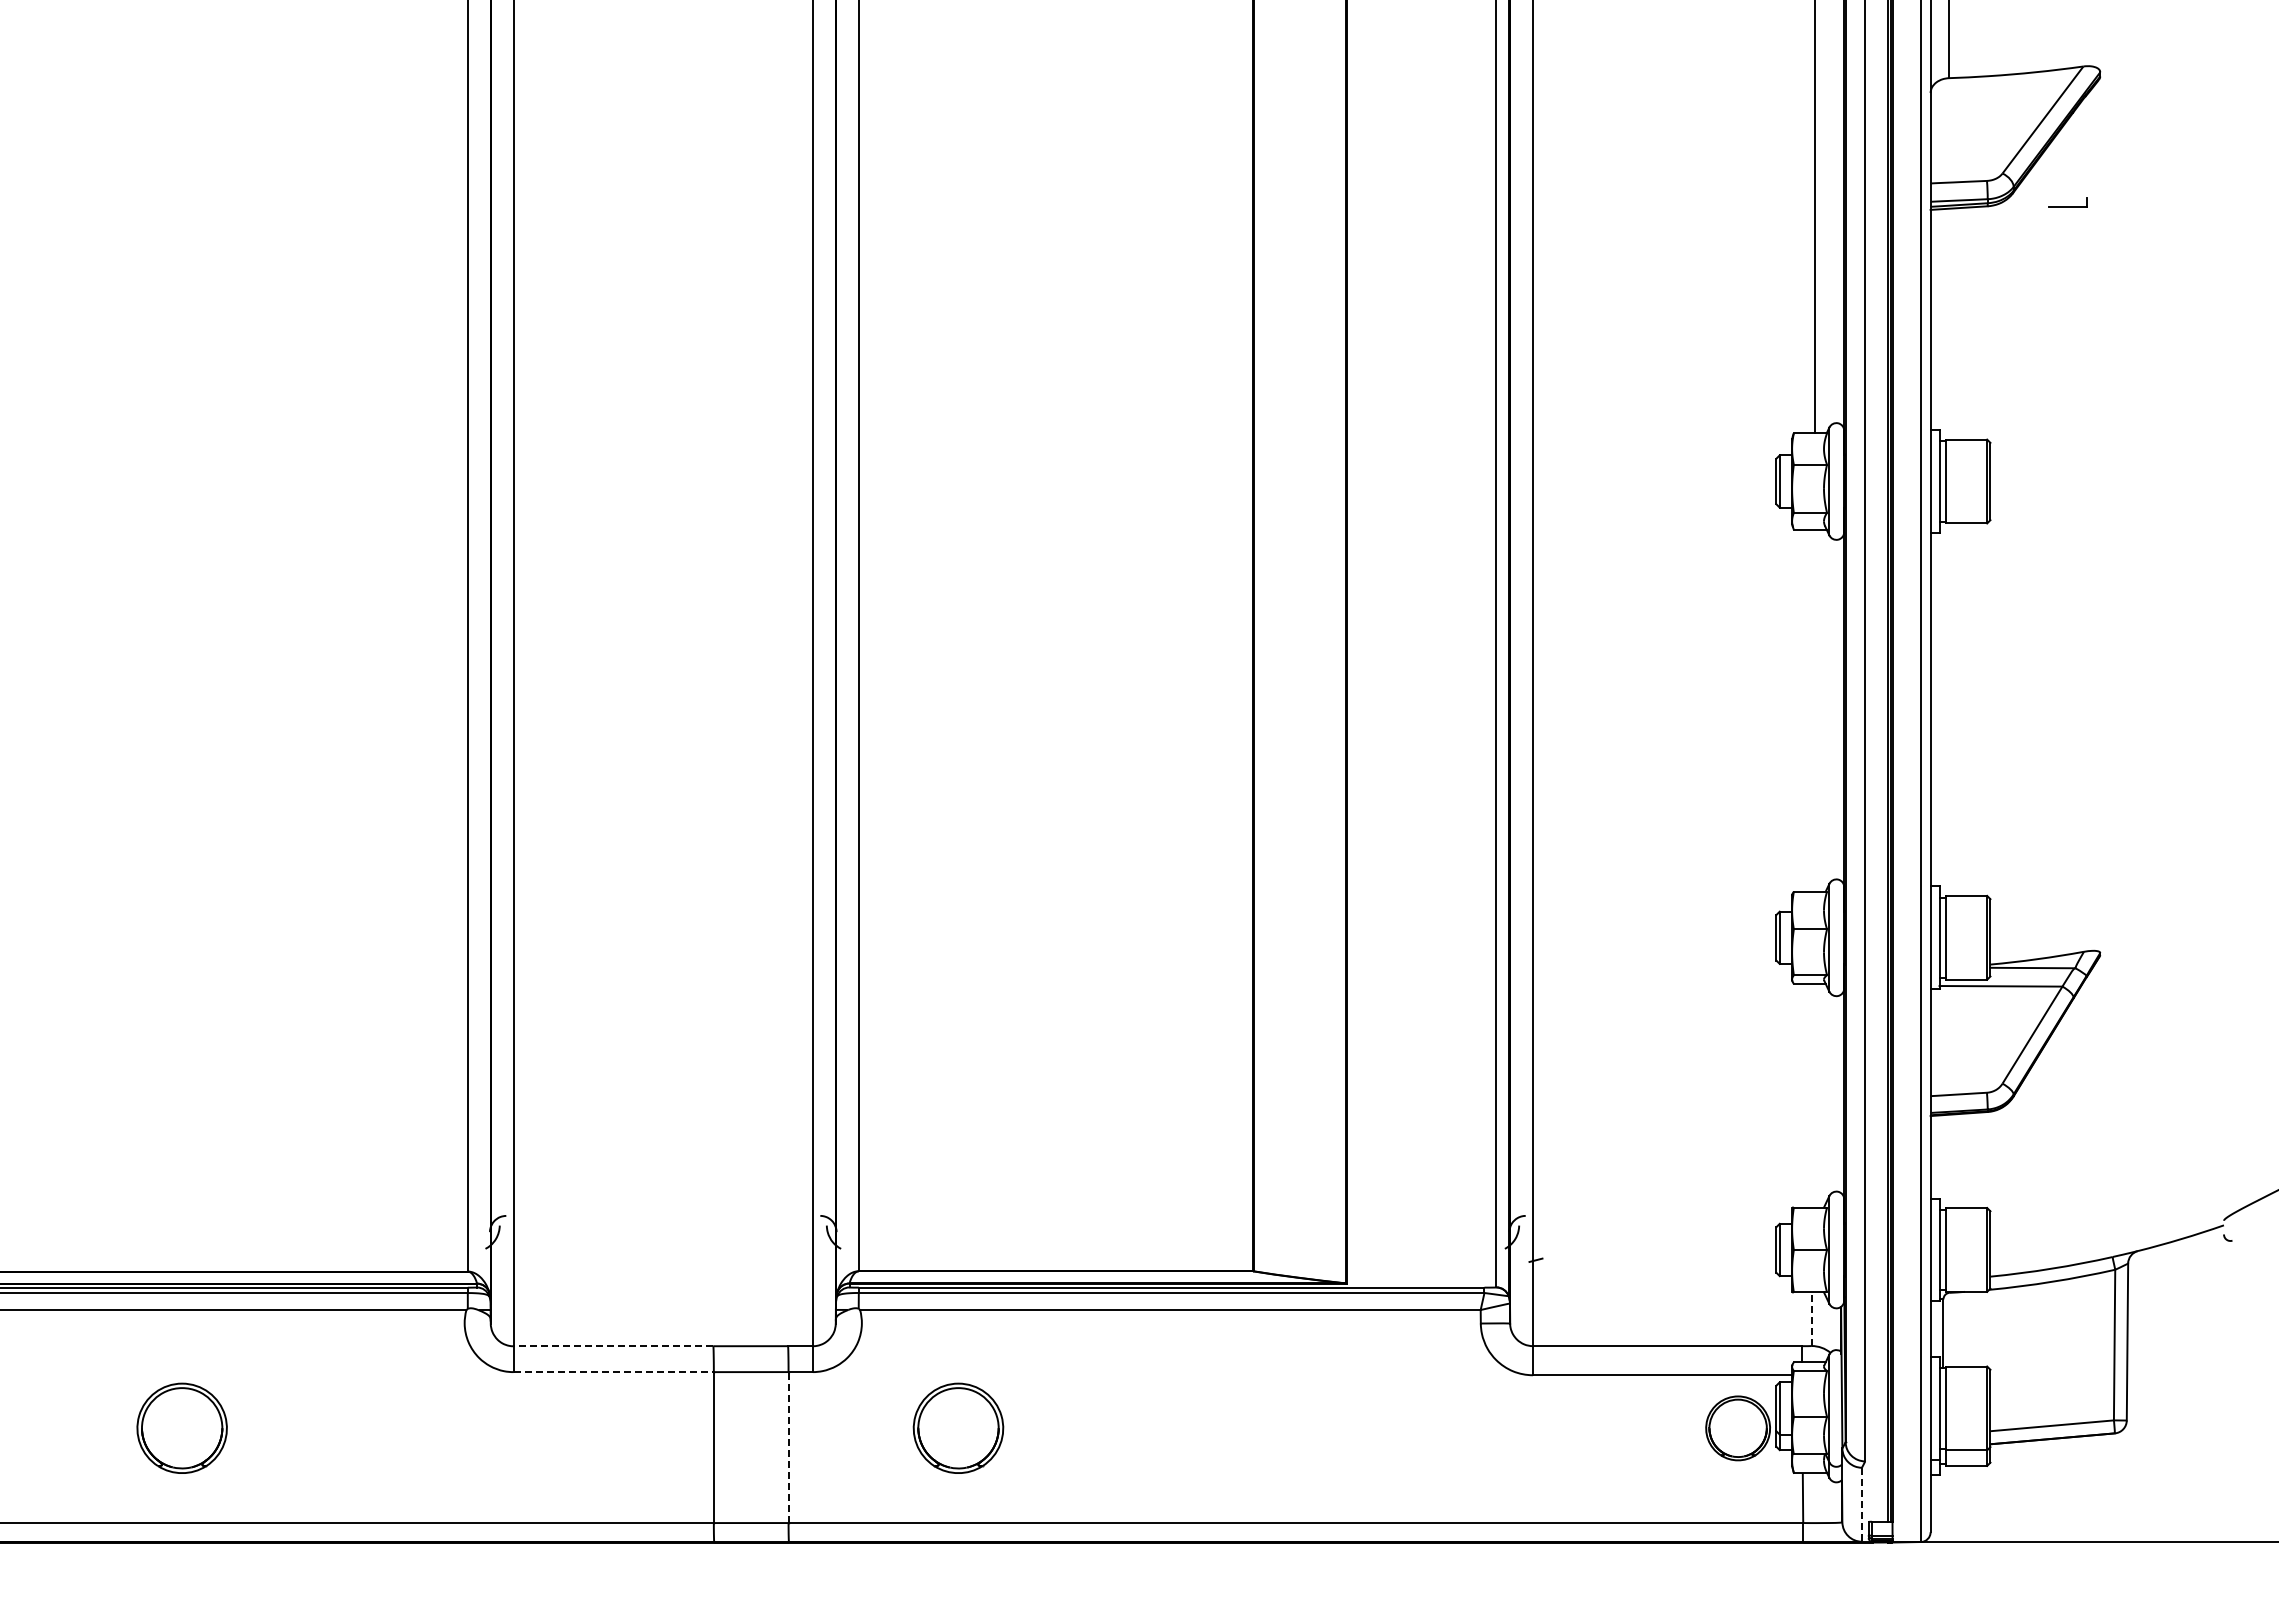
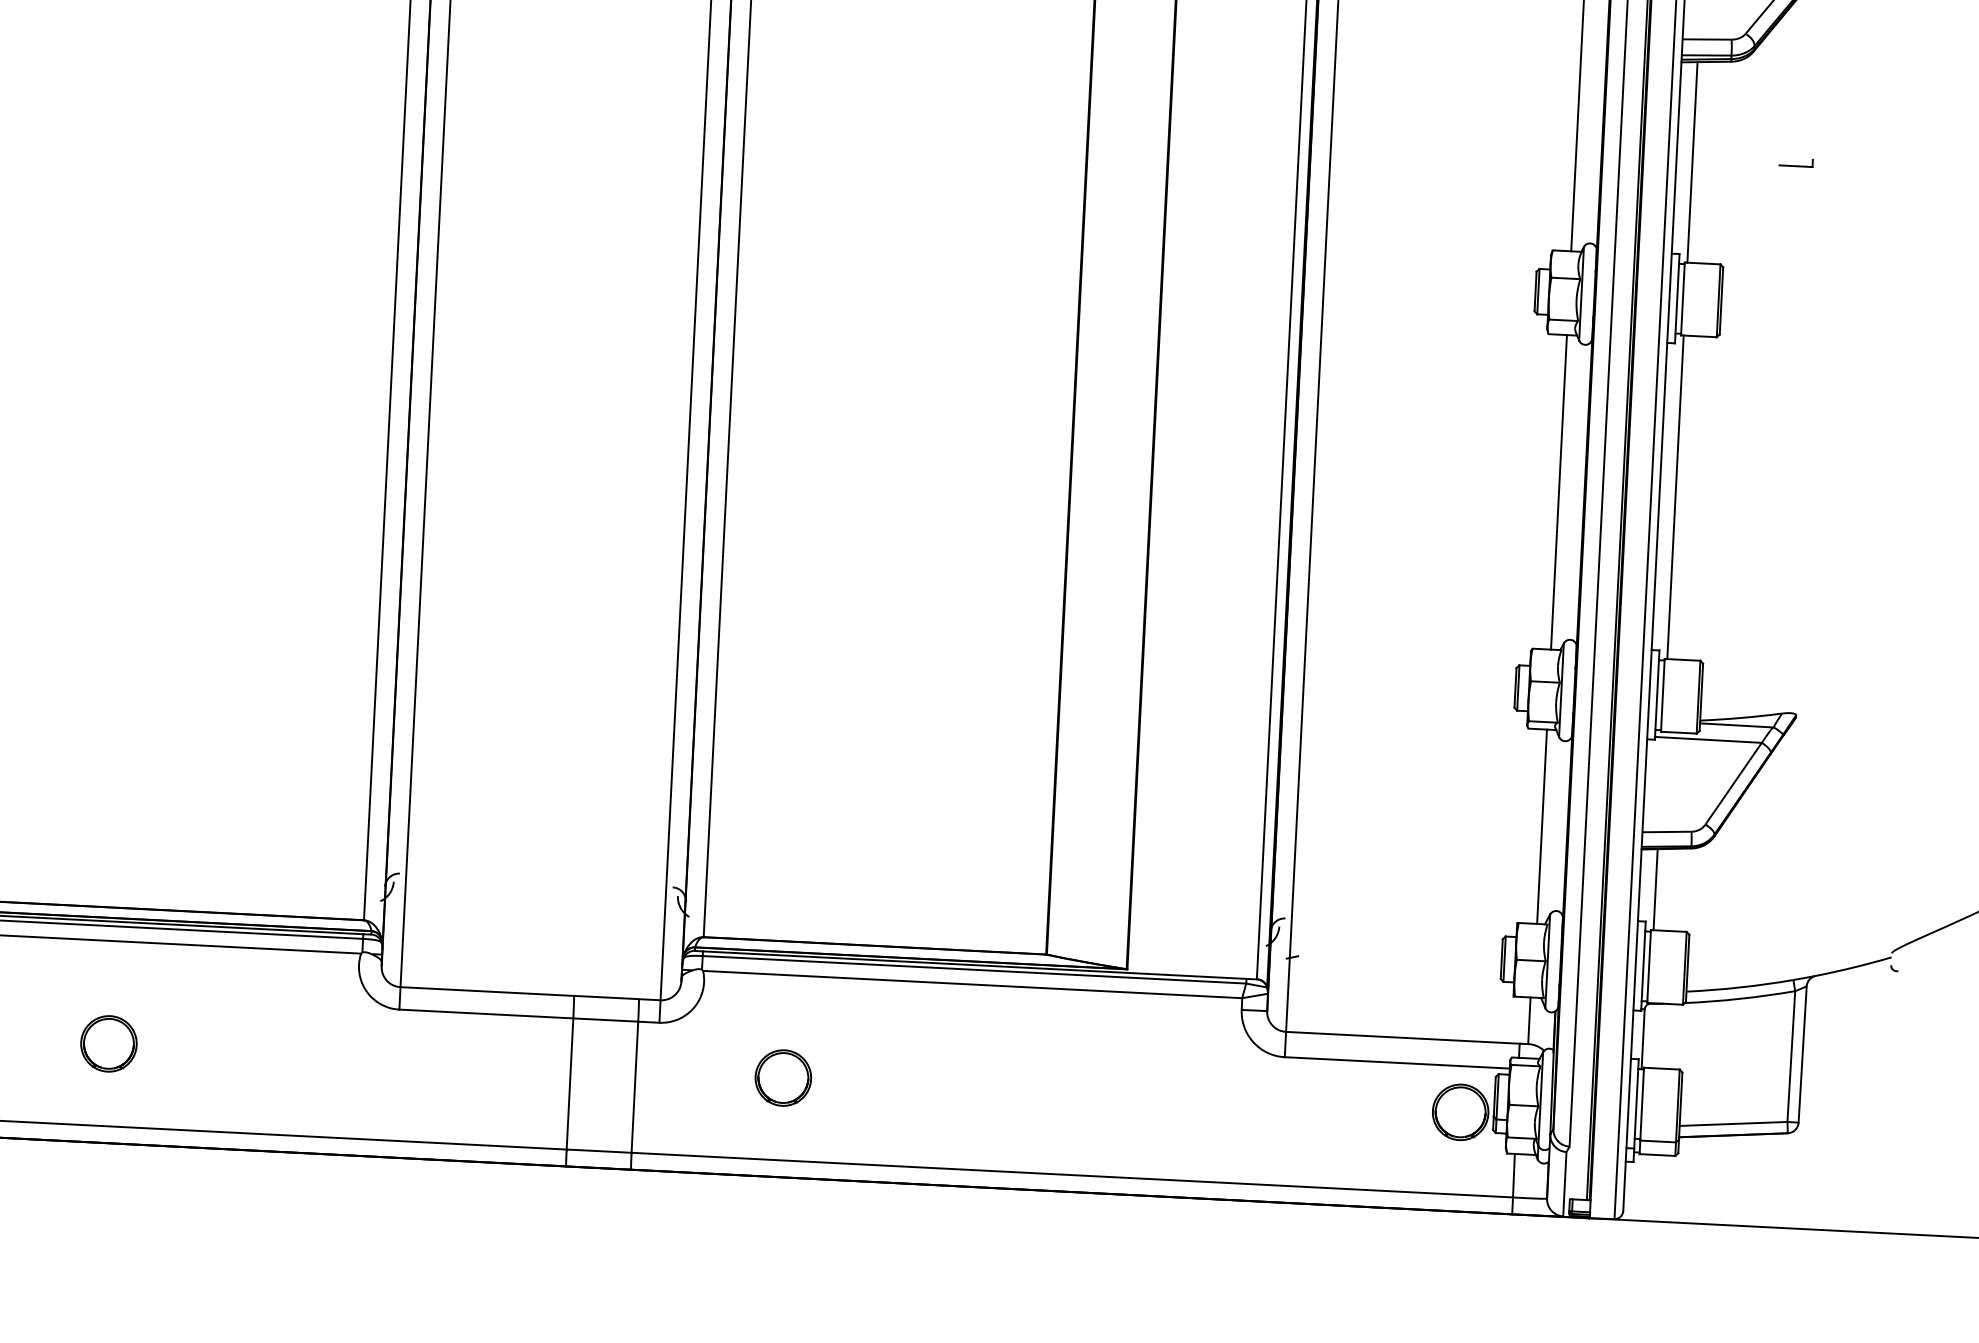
part: (2067, 202) -> (1795, 162), moved
line: (1949, 323) -> (1692, 161), added
line: (1949, 709) -> (1675, 497), added
line: (1815, 710) -> (1559, 492), added
line: (1815, 1095) -> (1542, 826), added
line: (1949, 1161) -> (1655, 889), added
line: (1811, 1319) -> (1529, 1021), dashed -> solid
line: (613, 1346) -> (487, 991), dashed -> solid
line: (614, 1372) -> (487, 1014), dashed -> solid
part: (181, 1428) -> (108, 1043), size x0.71
part: (958, 1428) -> (783, 1078), size x0.71
line: (788, 1447) -> (634, 1087), dashed -> solid
line: (1861, 1504) -> (1564, 1183), dashed -> solid

